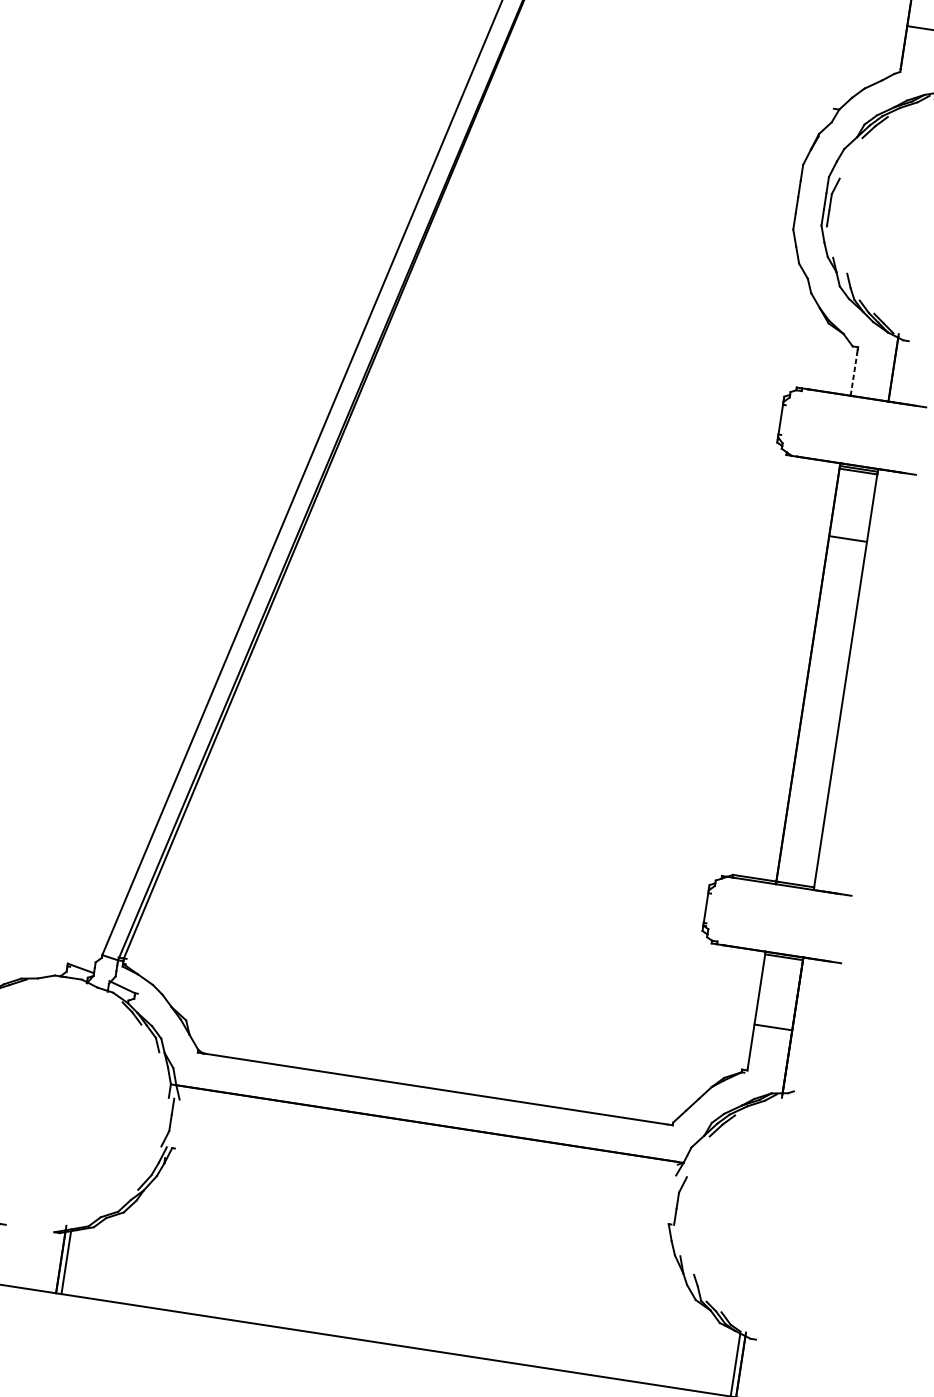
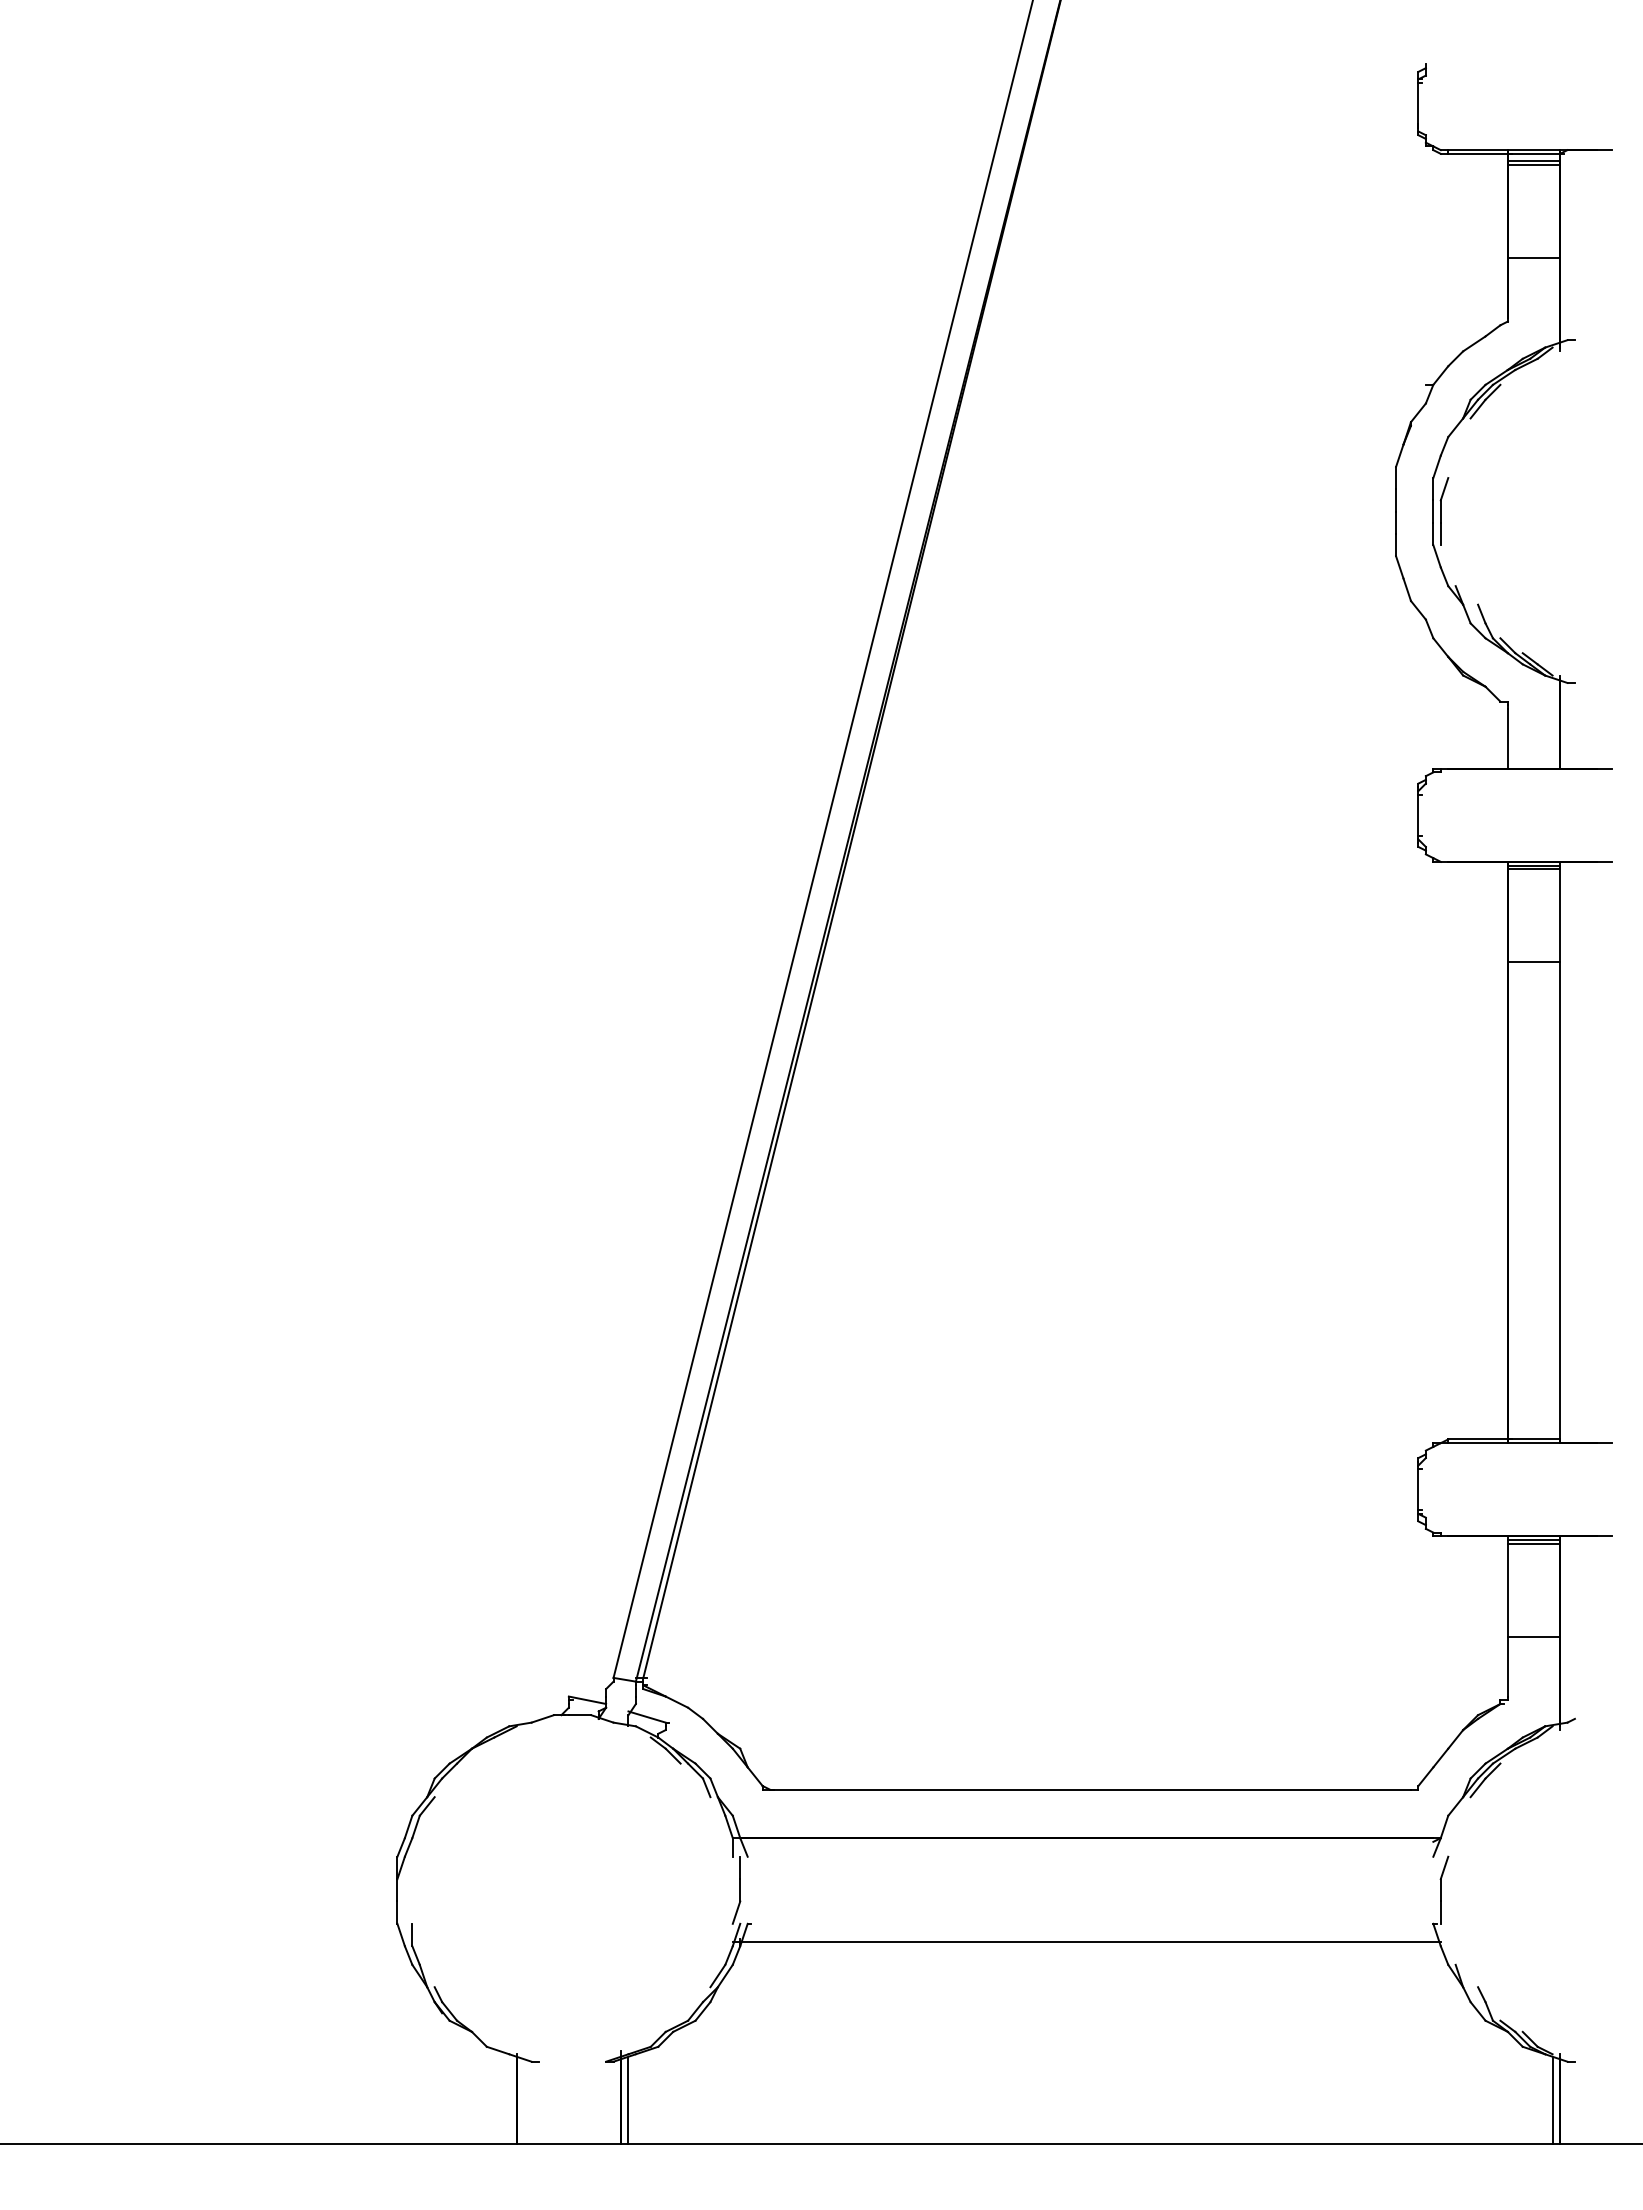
line: (853, 373) -> (1507, 738), dashed -> solid
line: (783, 959) -> (1533, 1543), added
line: (415, 1199) -> (1086, 1942), added

